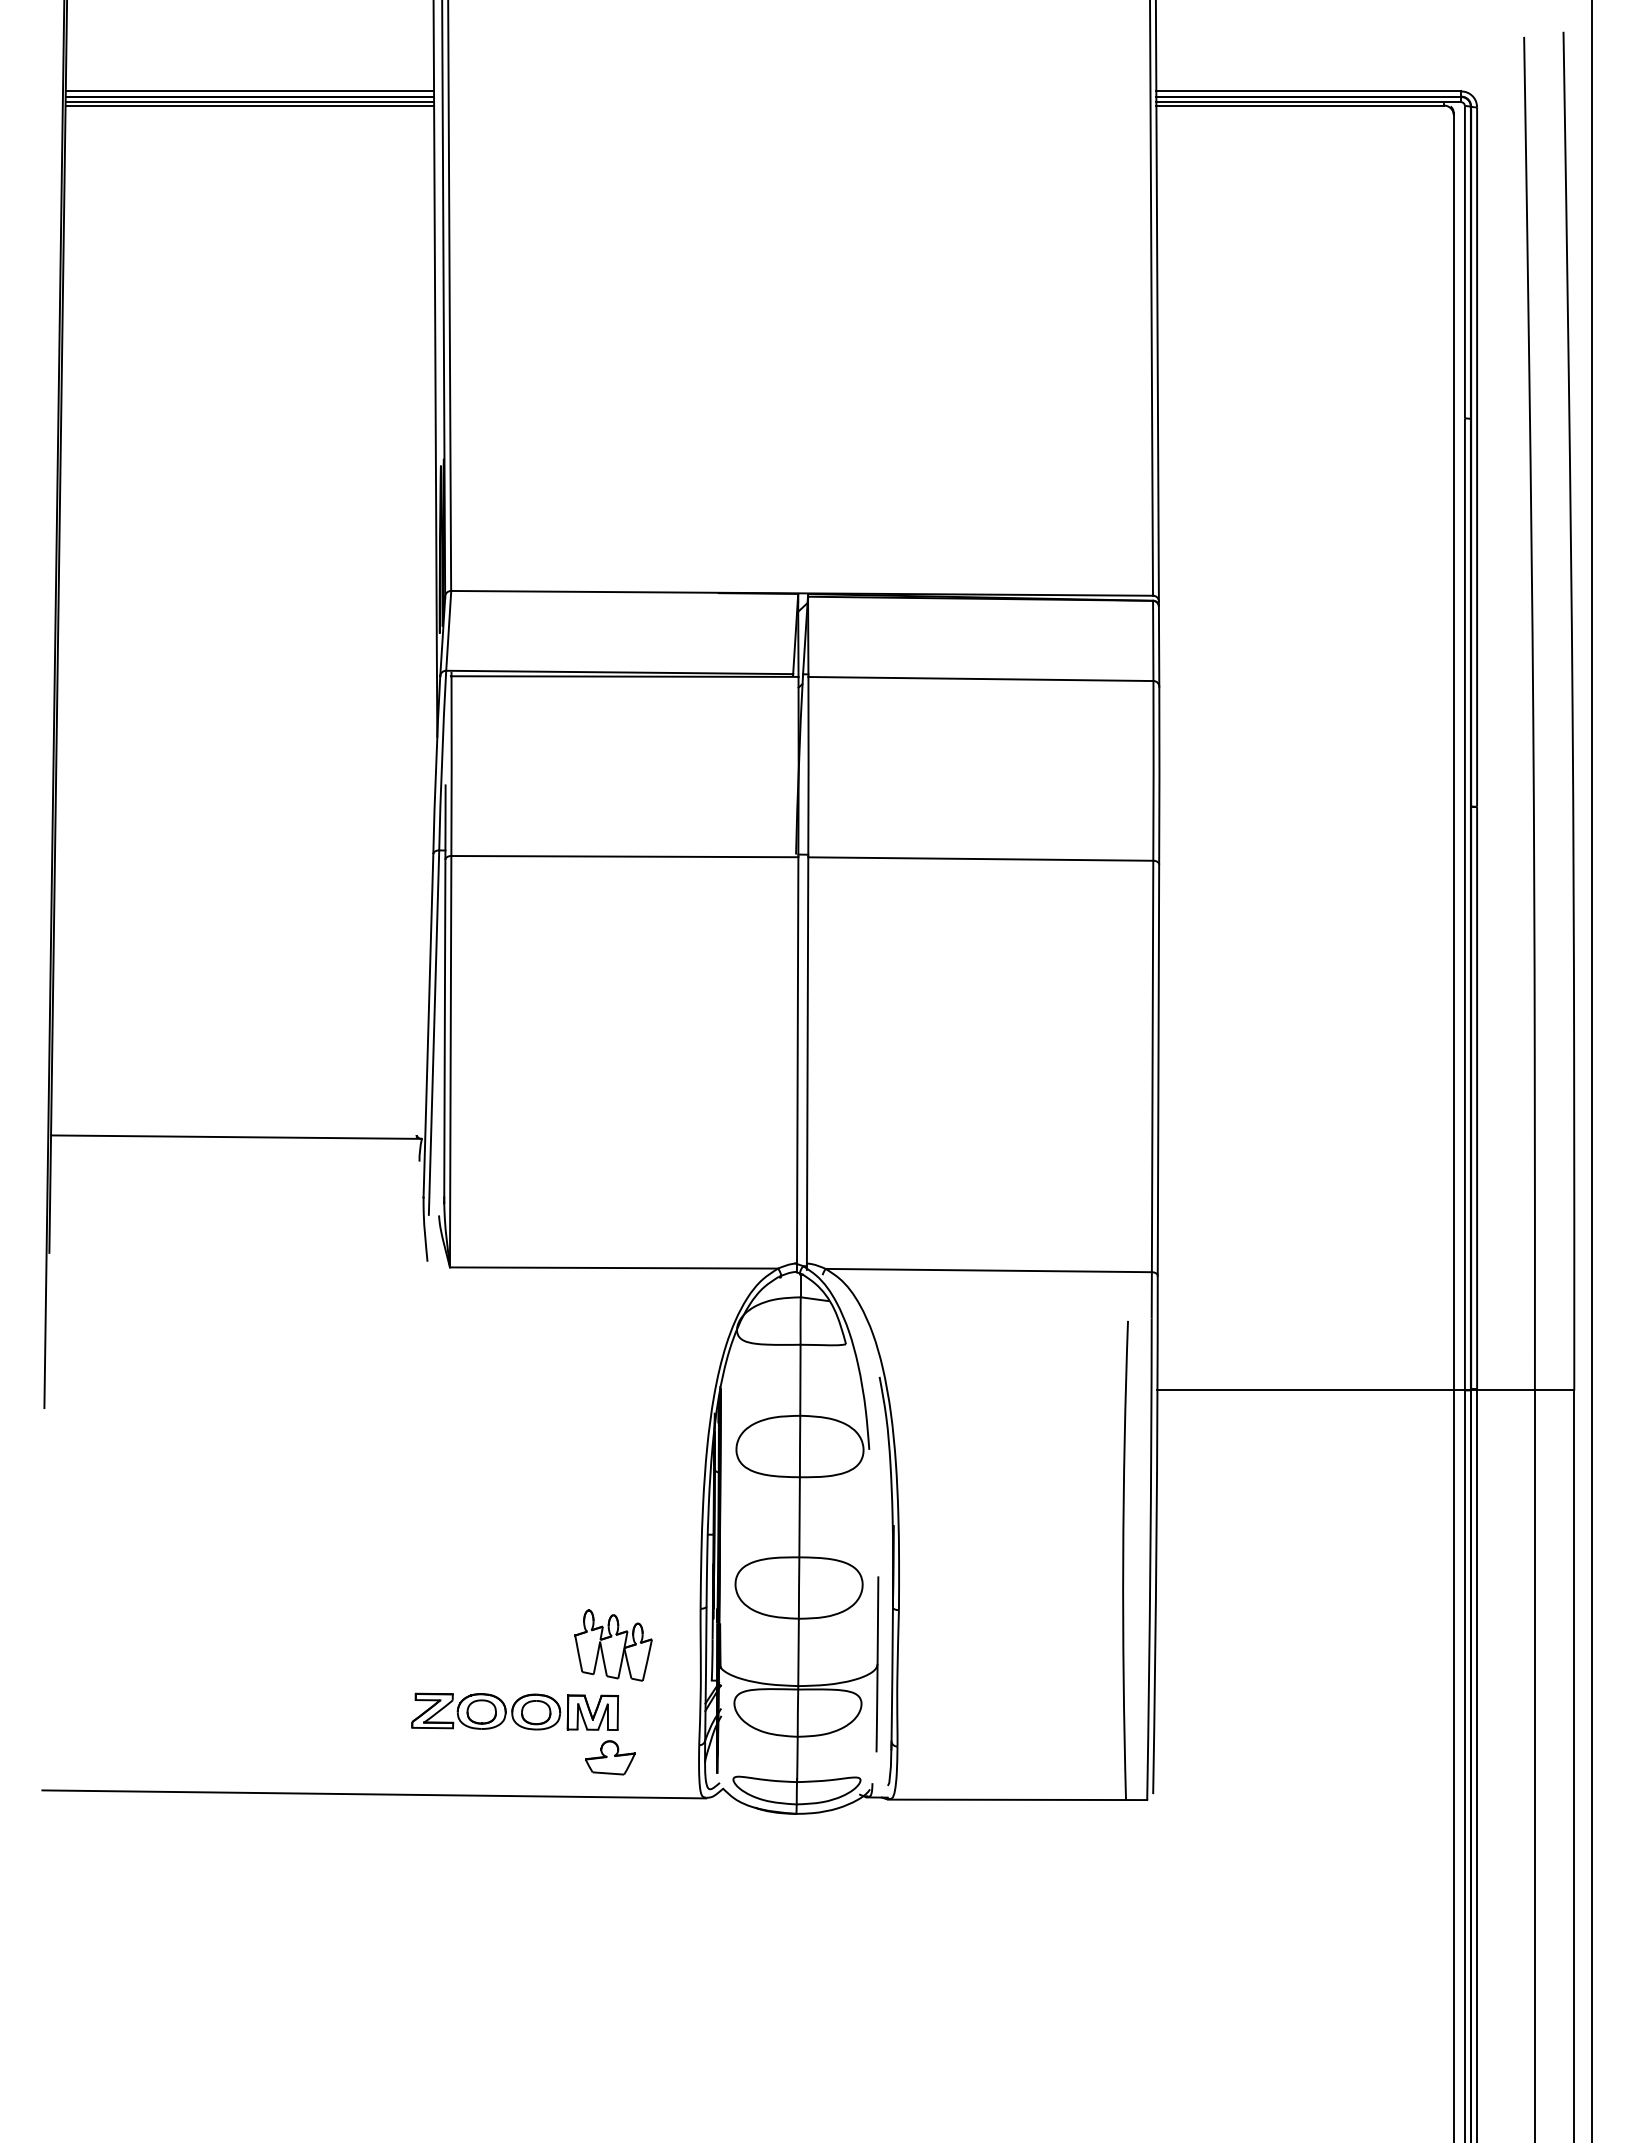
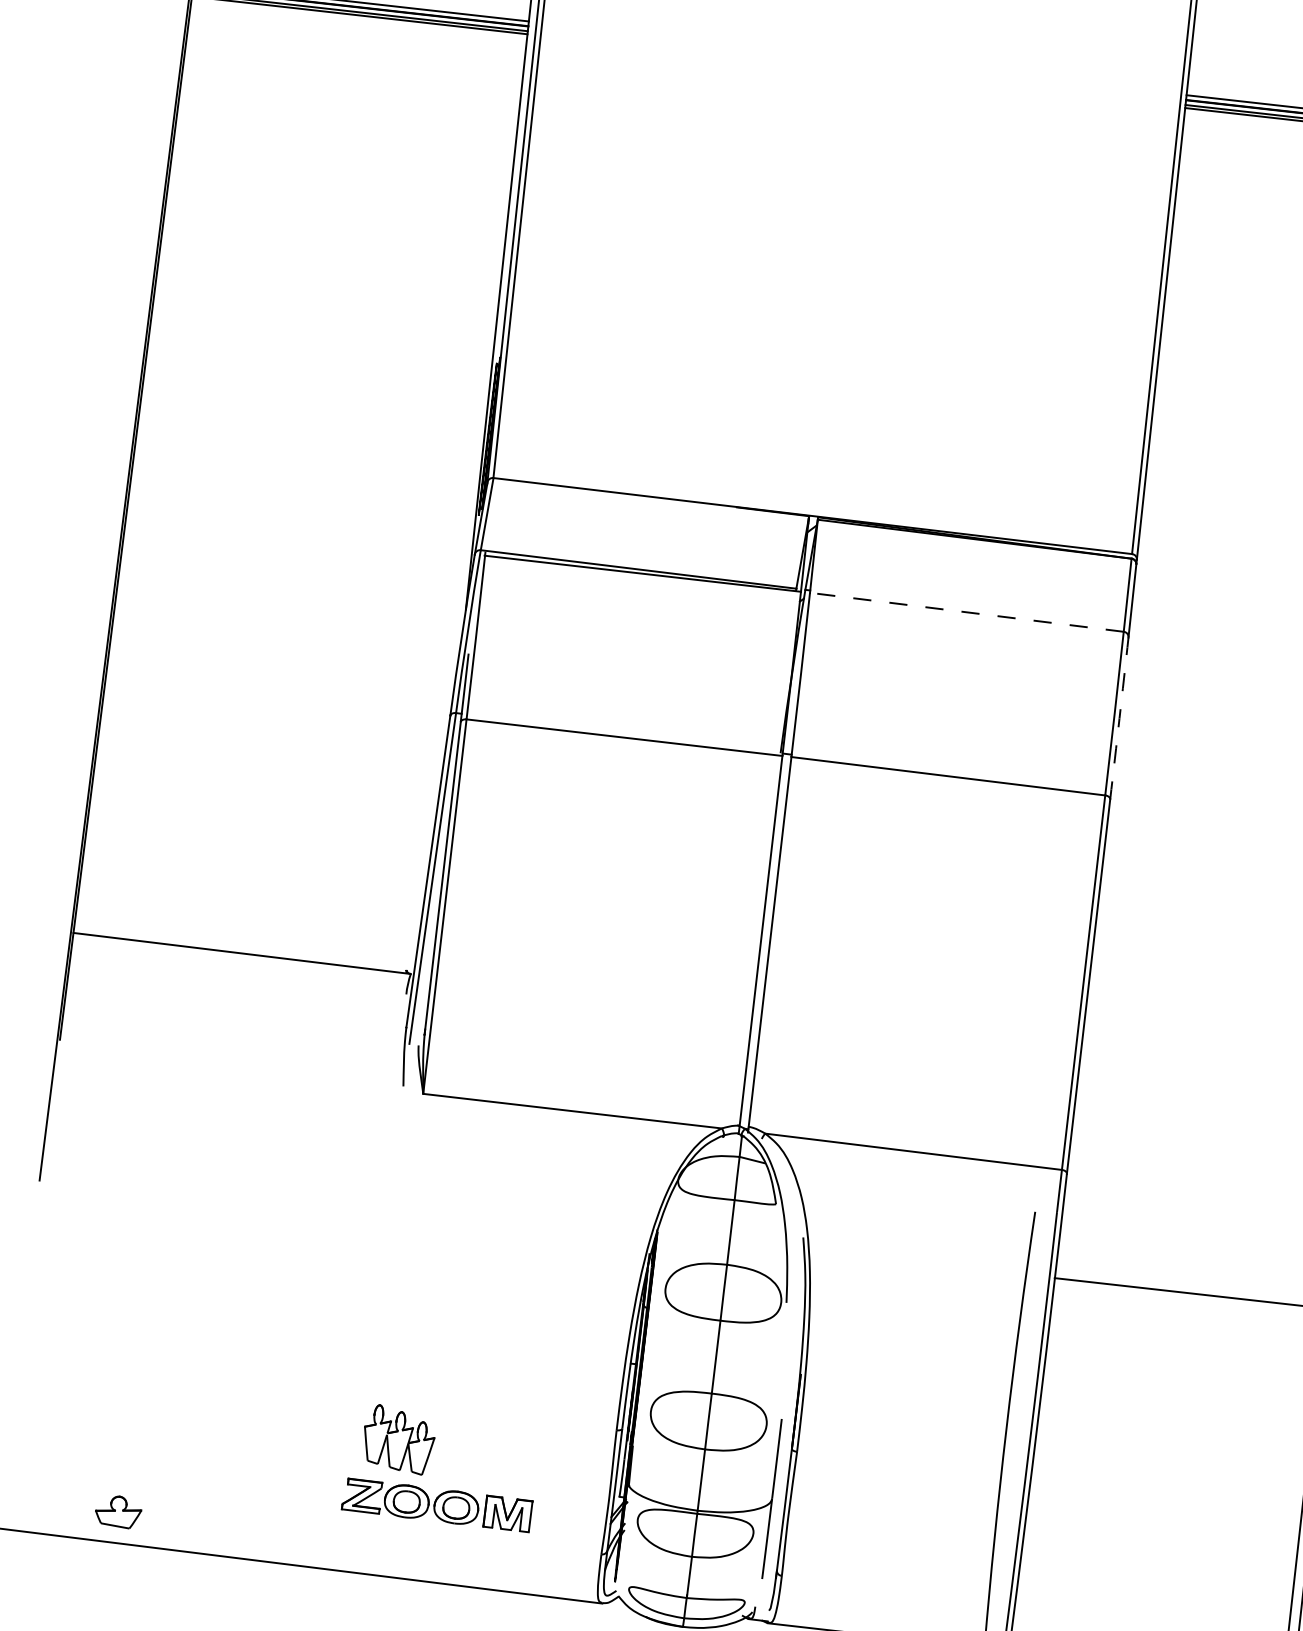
line: (980, 679) -> (966, 612), solid -> dashed
arc: (1159, 775) -> (1119, 718), solid -> dashed
part: (613, 1645) -> (398, 1439), moved
part: (610, 1757) -> (118, 1511), moved

